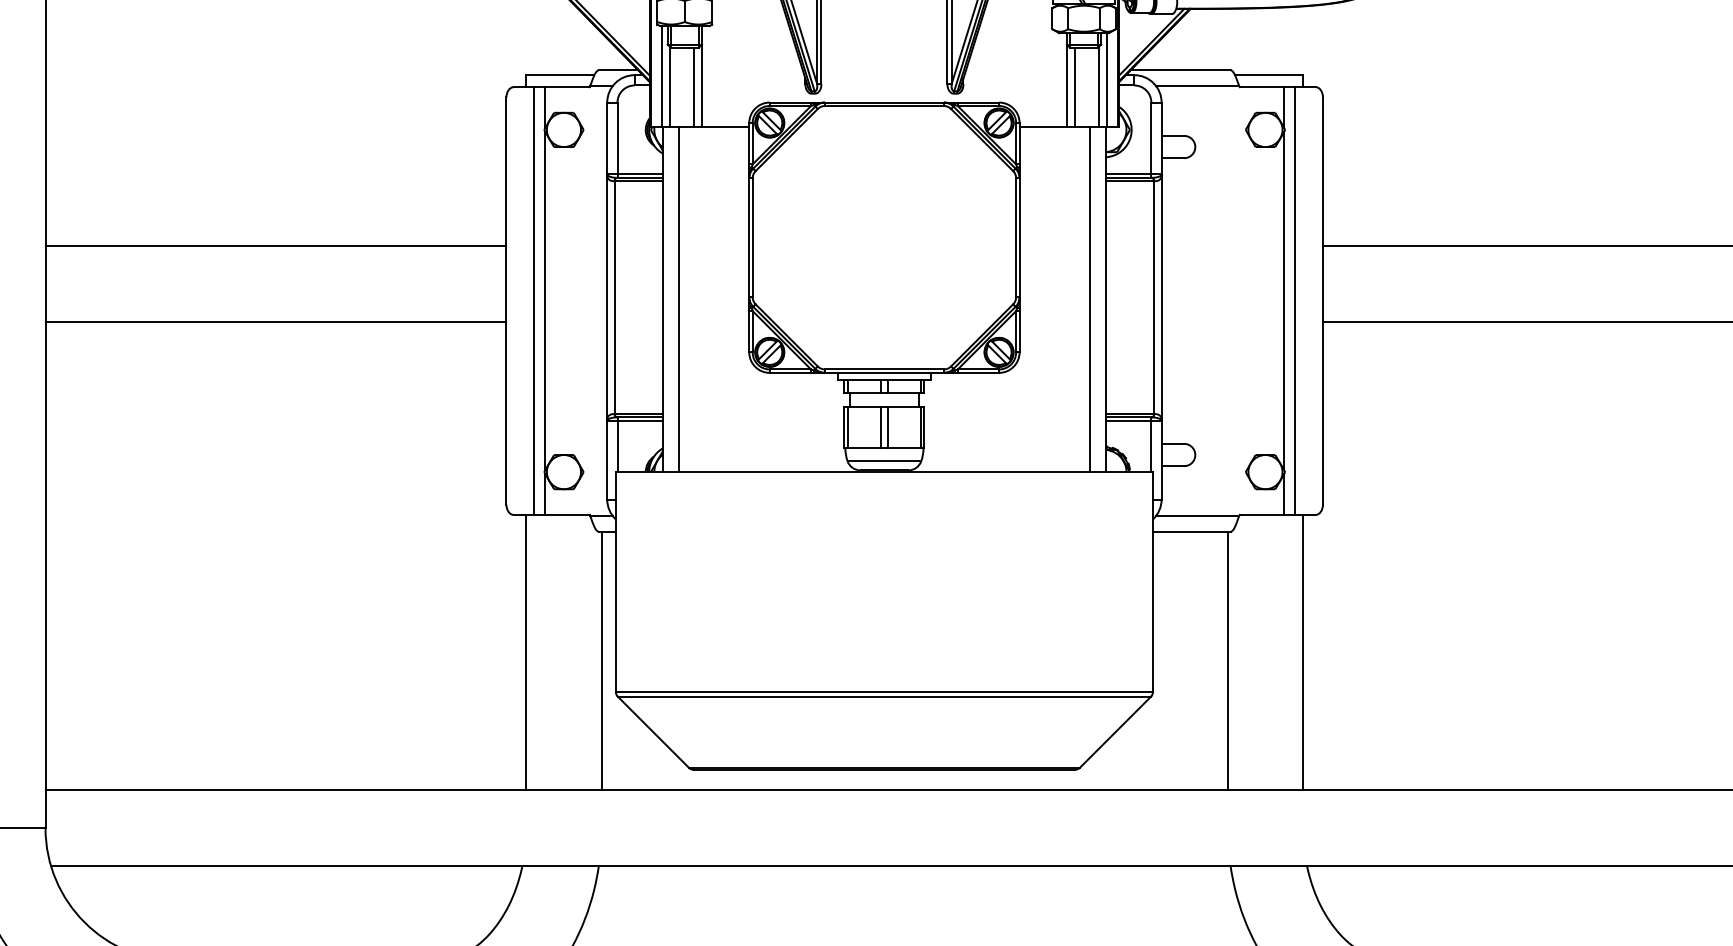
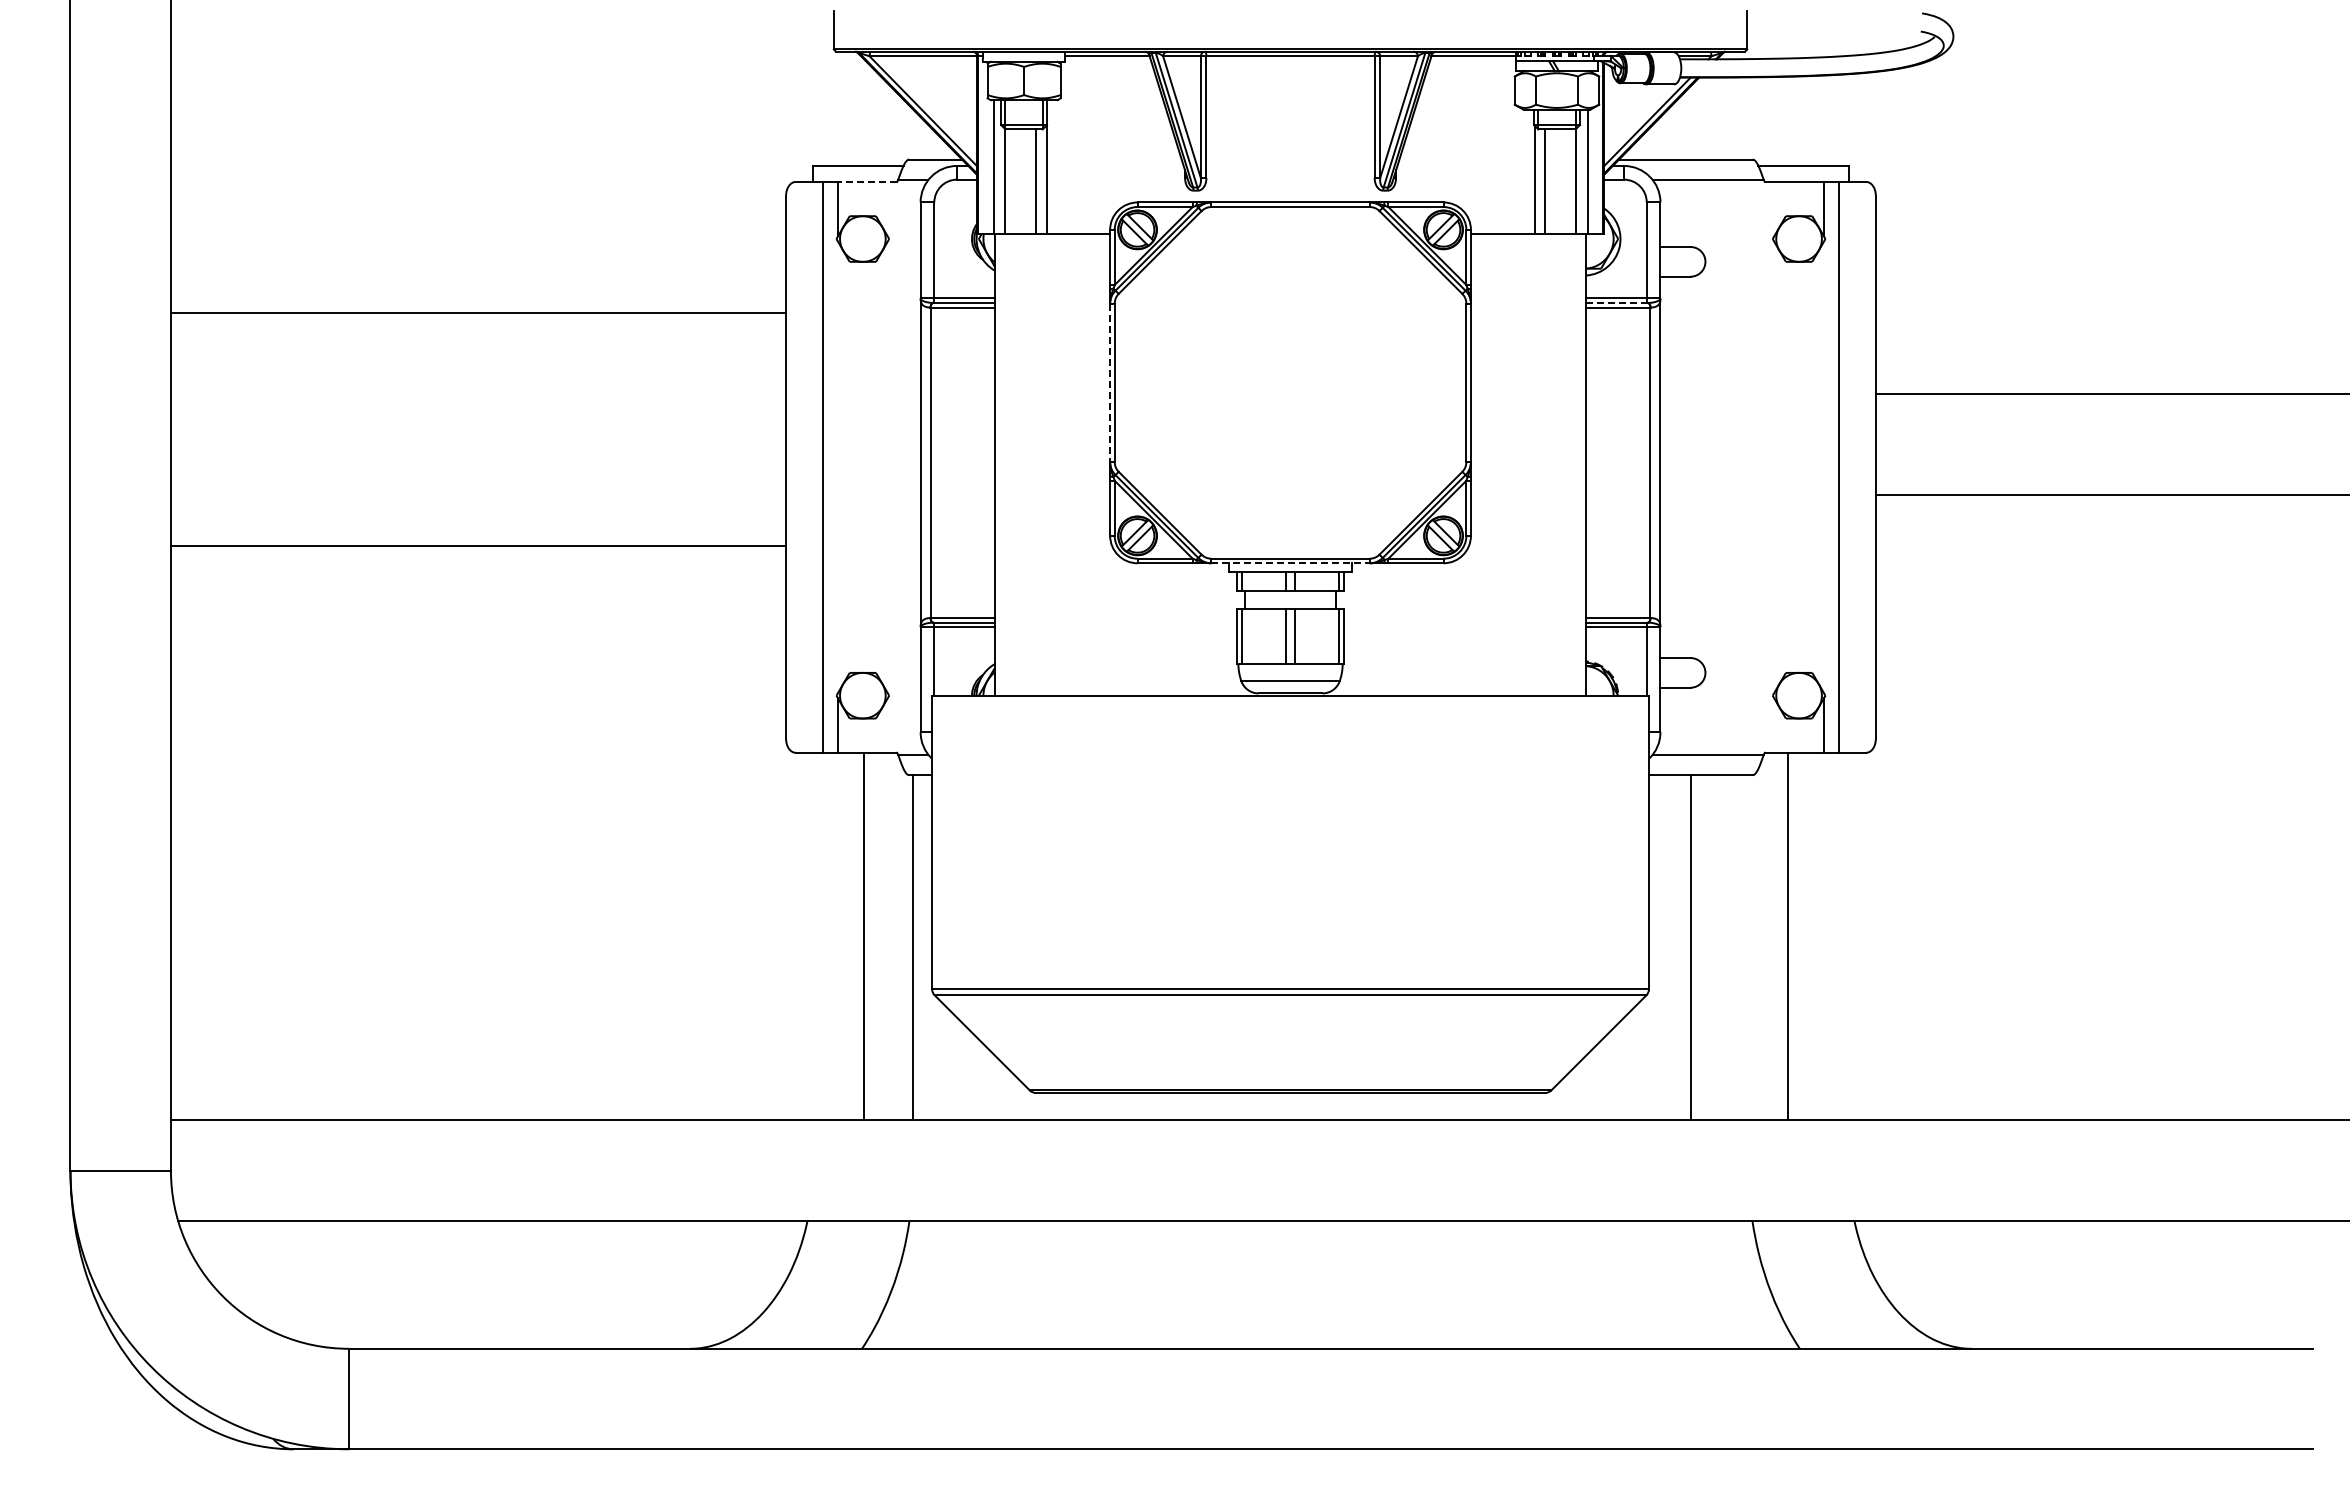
line: (567, 86) -> (867, 181), solid -> dashed
line: (1128, 177) -> (1616, 302), solid -> dashed
line: (749, 238) -> (1110, 383), solid -> dashed
line: (275, 246) -> (478, 313), moved
line: (679, 298) -> (1016, 464), removed
line: (1089, 298) -> (1564, 464), removed
line: (544, 301) -> (837, 467), removed
line: (1283, 301) -> (1823, 467), removed
line: (275, 321) -> (478, 545), moved
line: (885, 373) -> (1291, 563), solid -> dashed
line: (526, 652) -> (863, 936), moved
line: (1303, 652) -> (1788, 936), moved
line: (1227, 660) -> (1690, 947), moved

